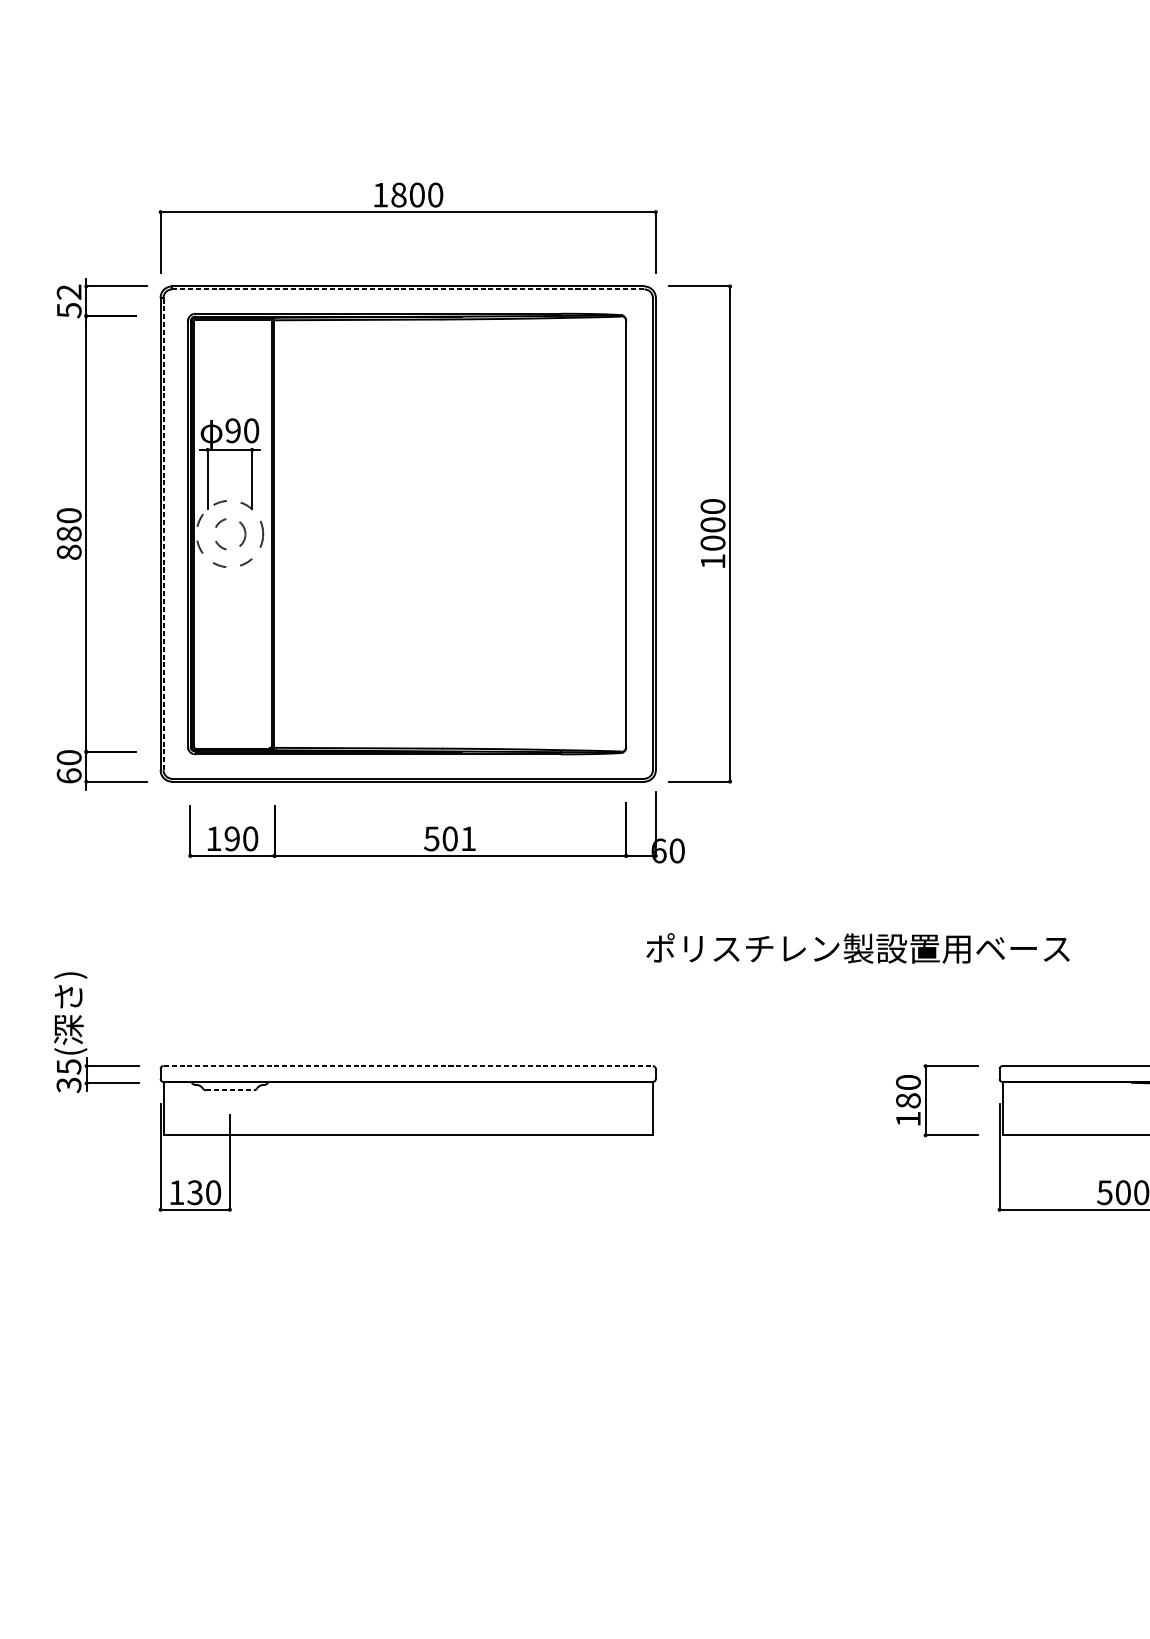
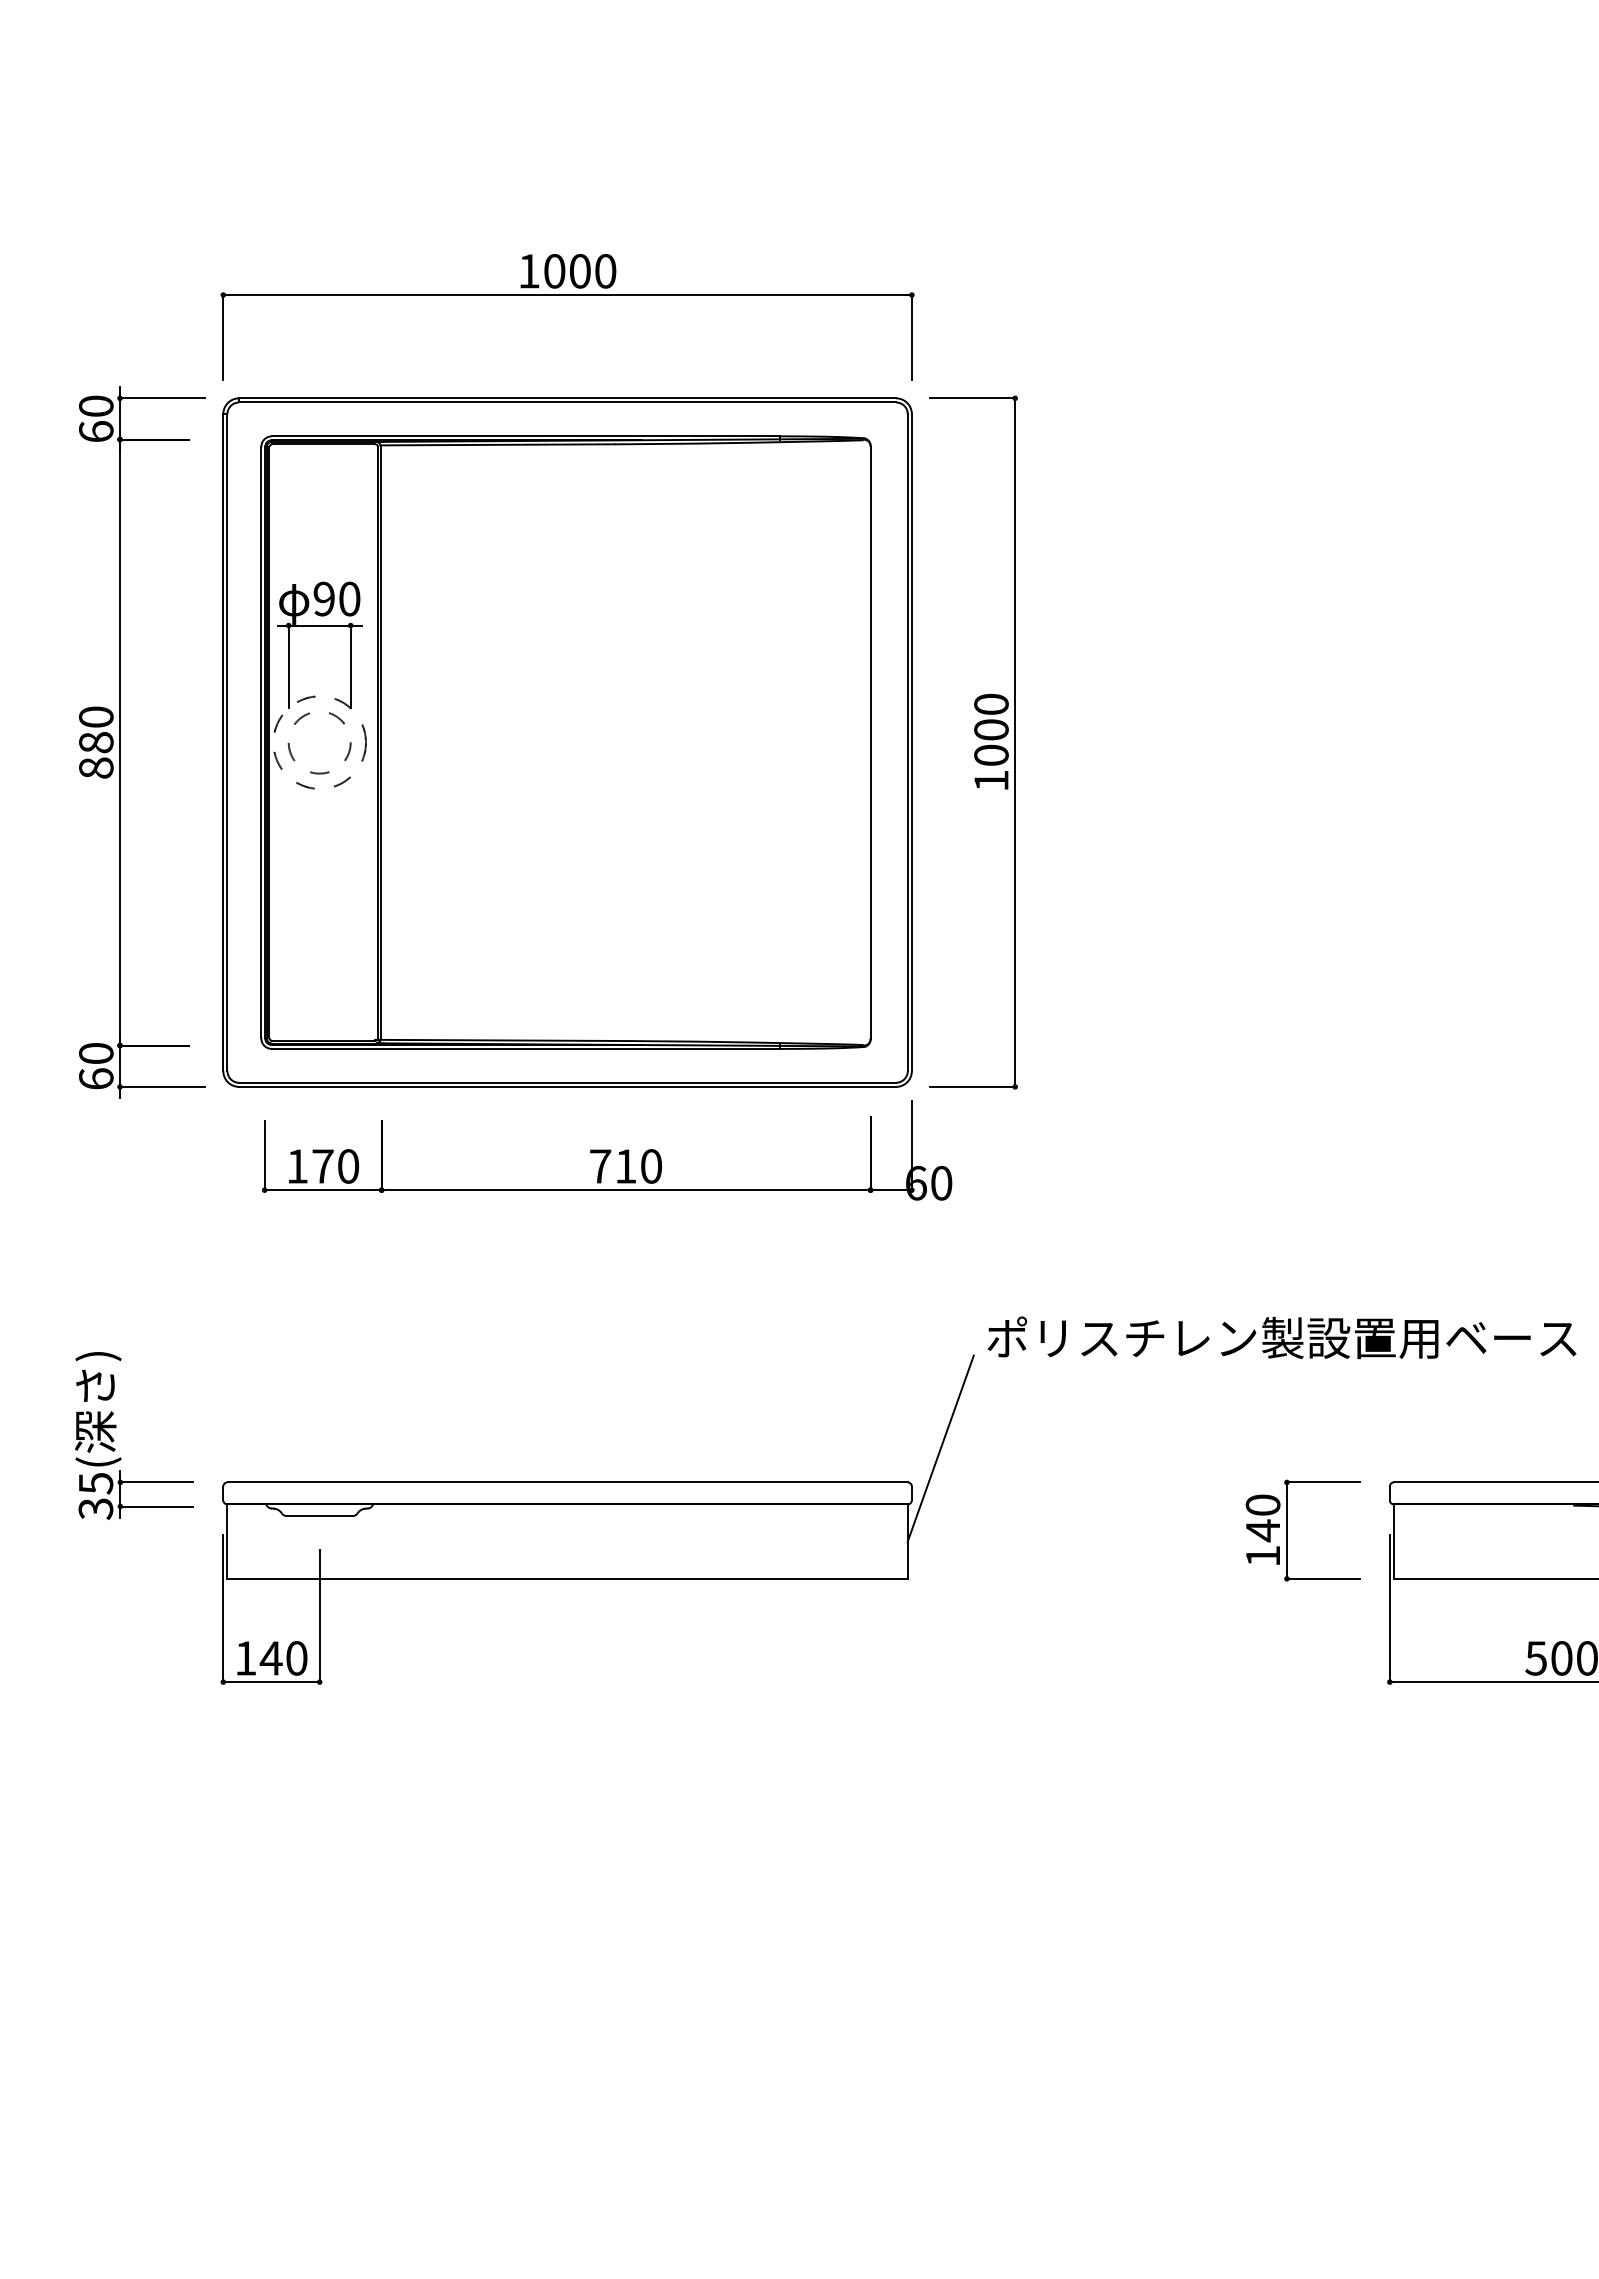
text: (398, 195) -> (554, 271), 1800 -> 1000
line: (408, 289) -> (568, 402), dashed -> solid
text: (69, 300) -> (96, 418), 52 -> 60
line: (163, 533) -> (227, 742), dashed -> solid
circle: (229, 534) -> (319, 743), size x1.43
text: (231, 838) -> (322, 1166), 190 -> 170
text: (449, 838) -> (625, 1166), 501 -> 710
text: (857, 948) -> (1281, 1337), moved
line: (676, 1041) -> (940, 1448), added
line: (408, 1066) -> (568, 1482), dashed -> solid
line: (230, 1090) -> (320, 1516), dashed -> solid
text: (907, 1100) -> (1262, 1530), 180 -> 140
text: (194, 1192) -> (270, 1658), 130 -> 140

